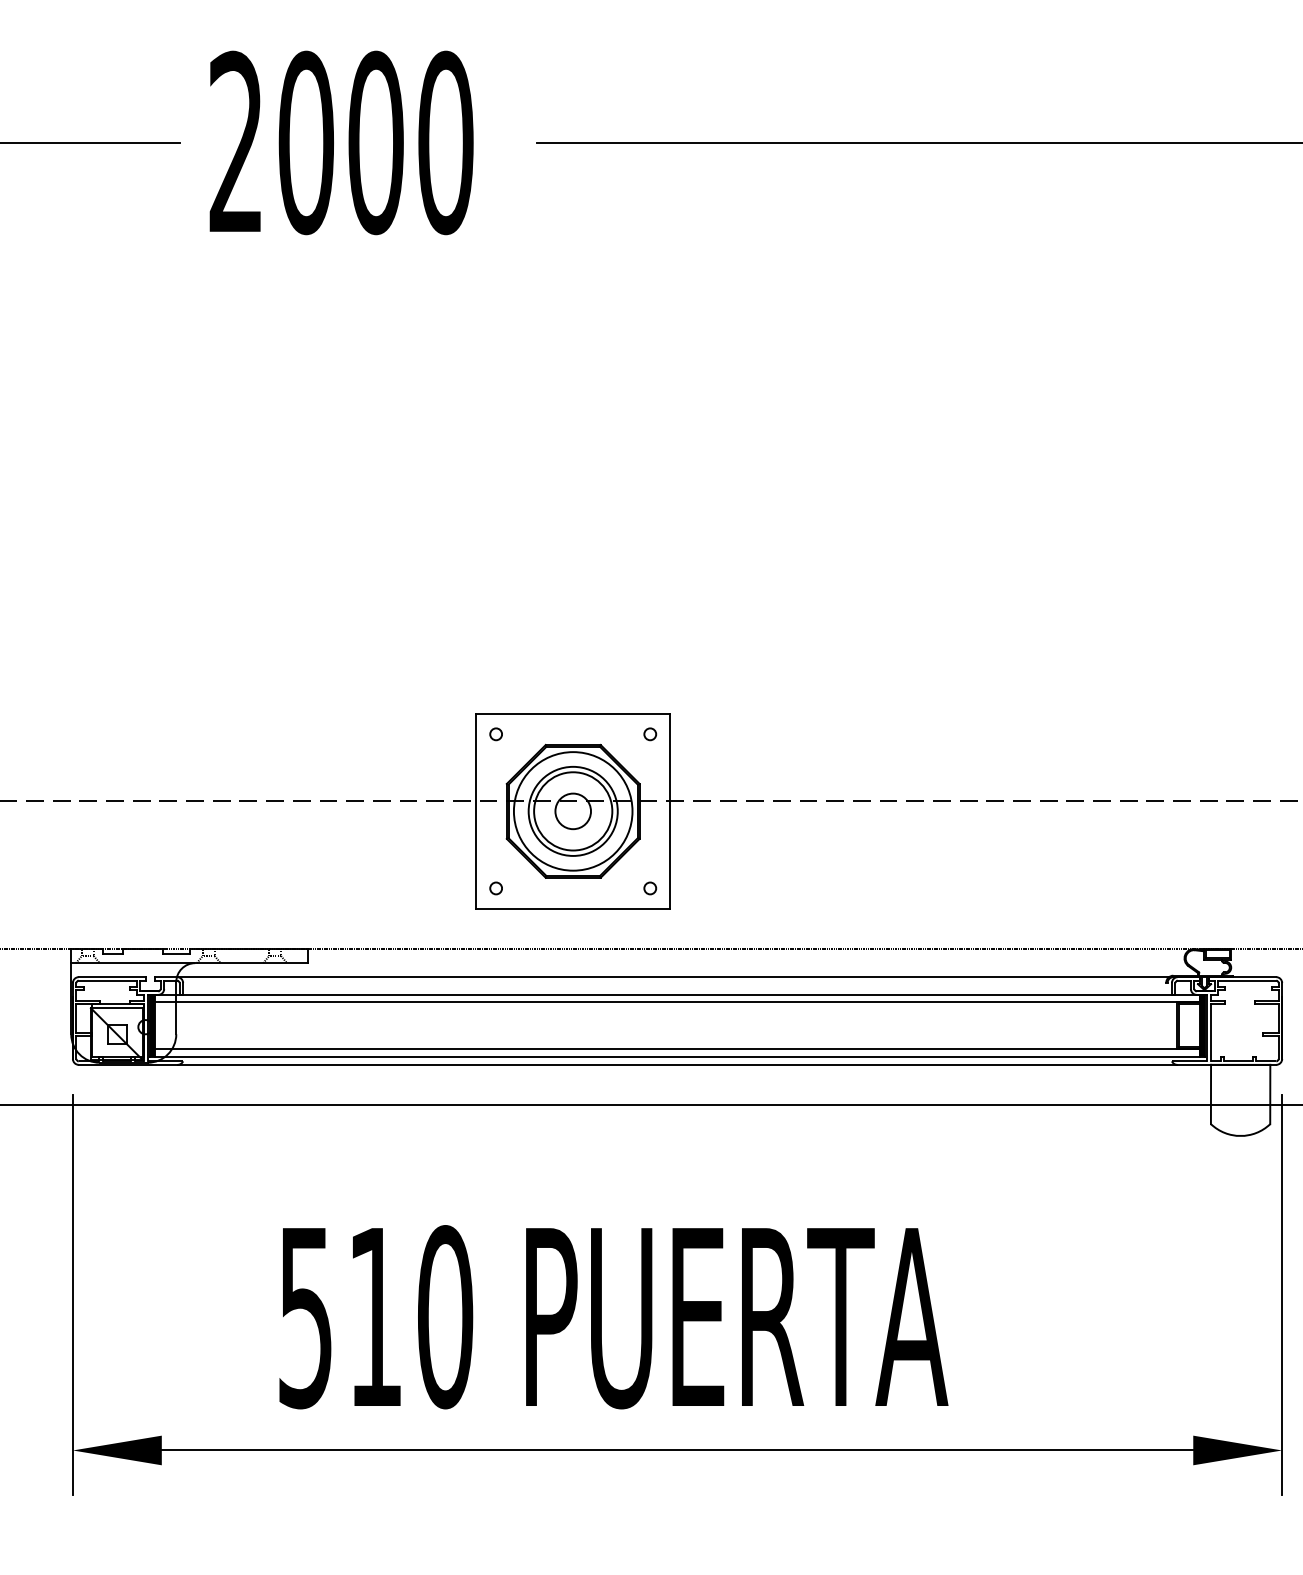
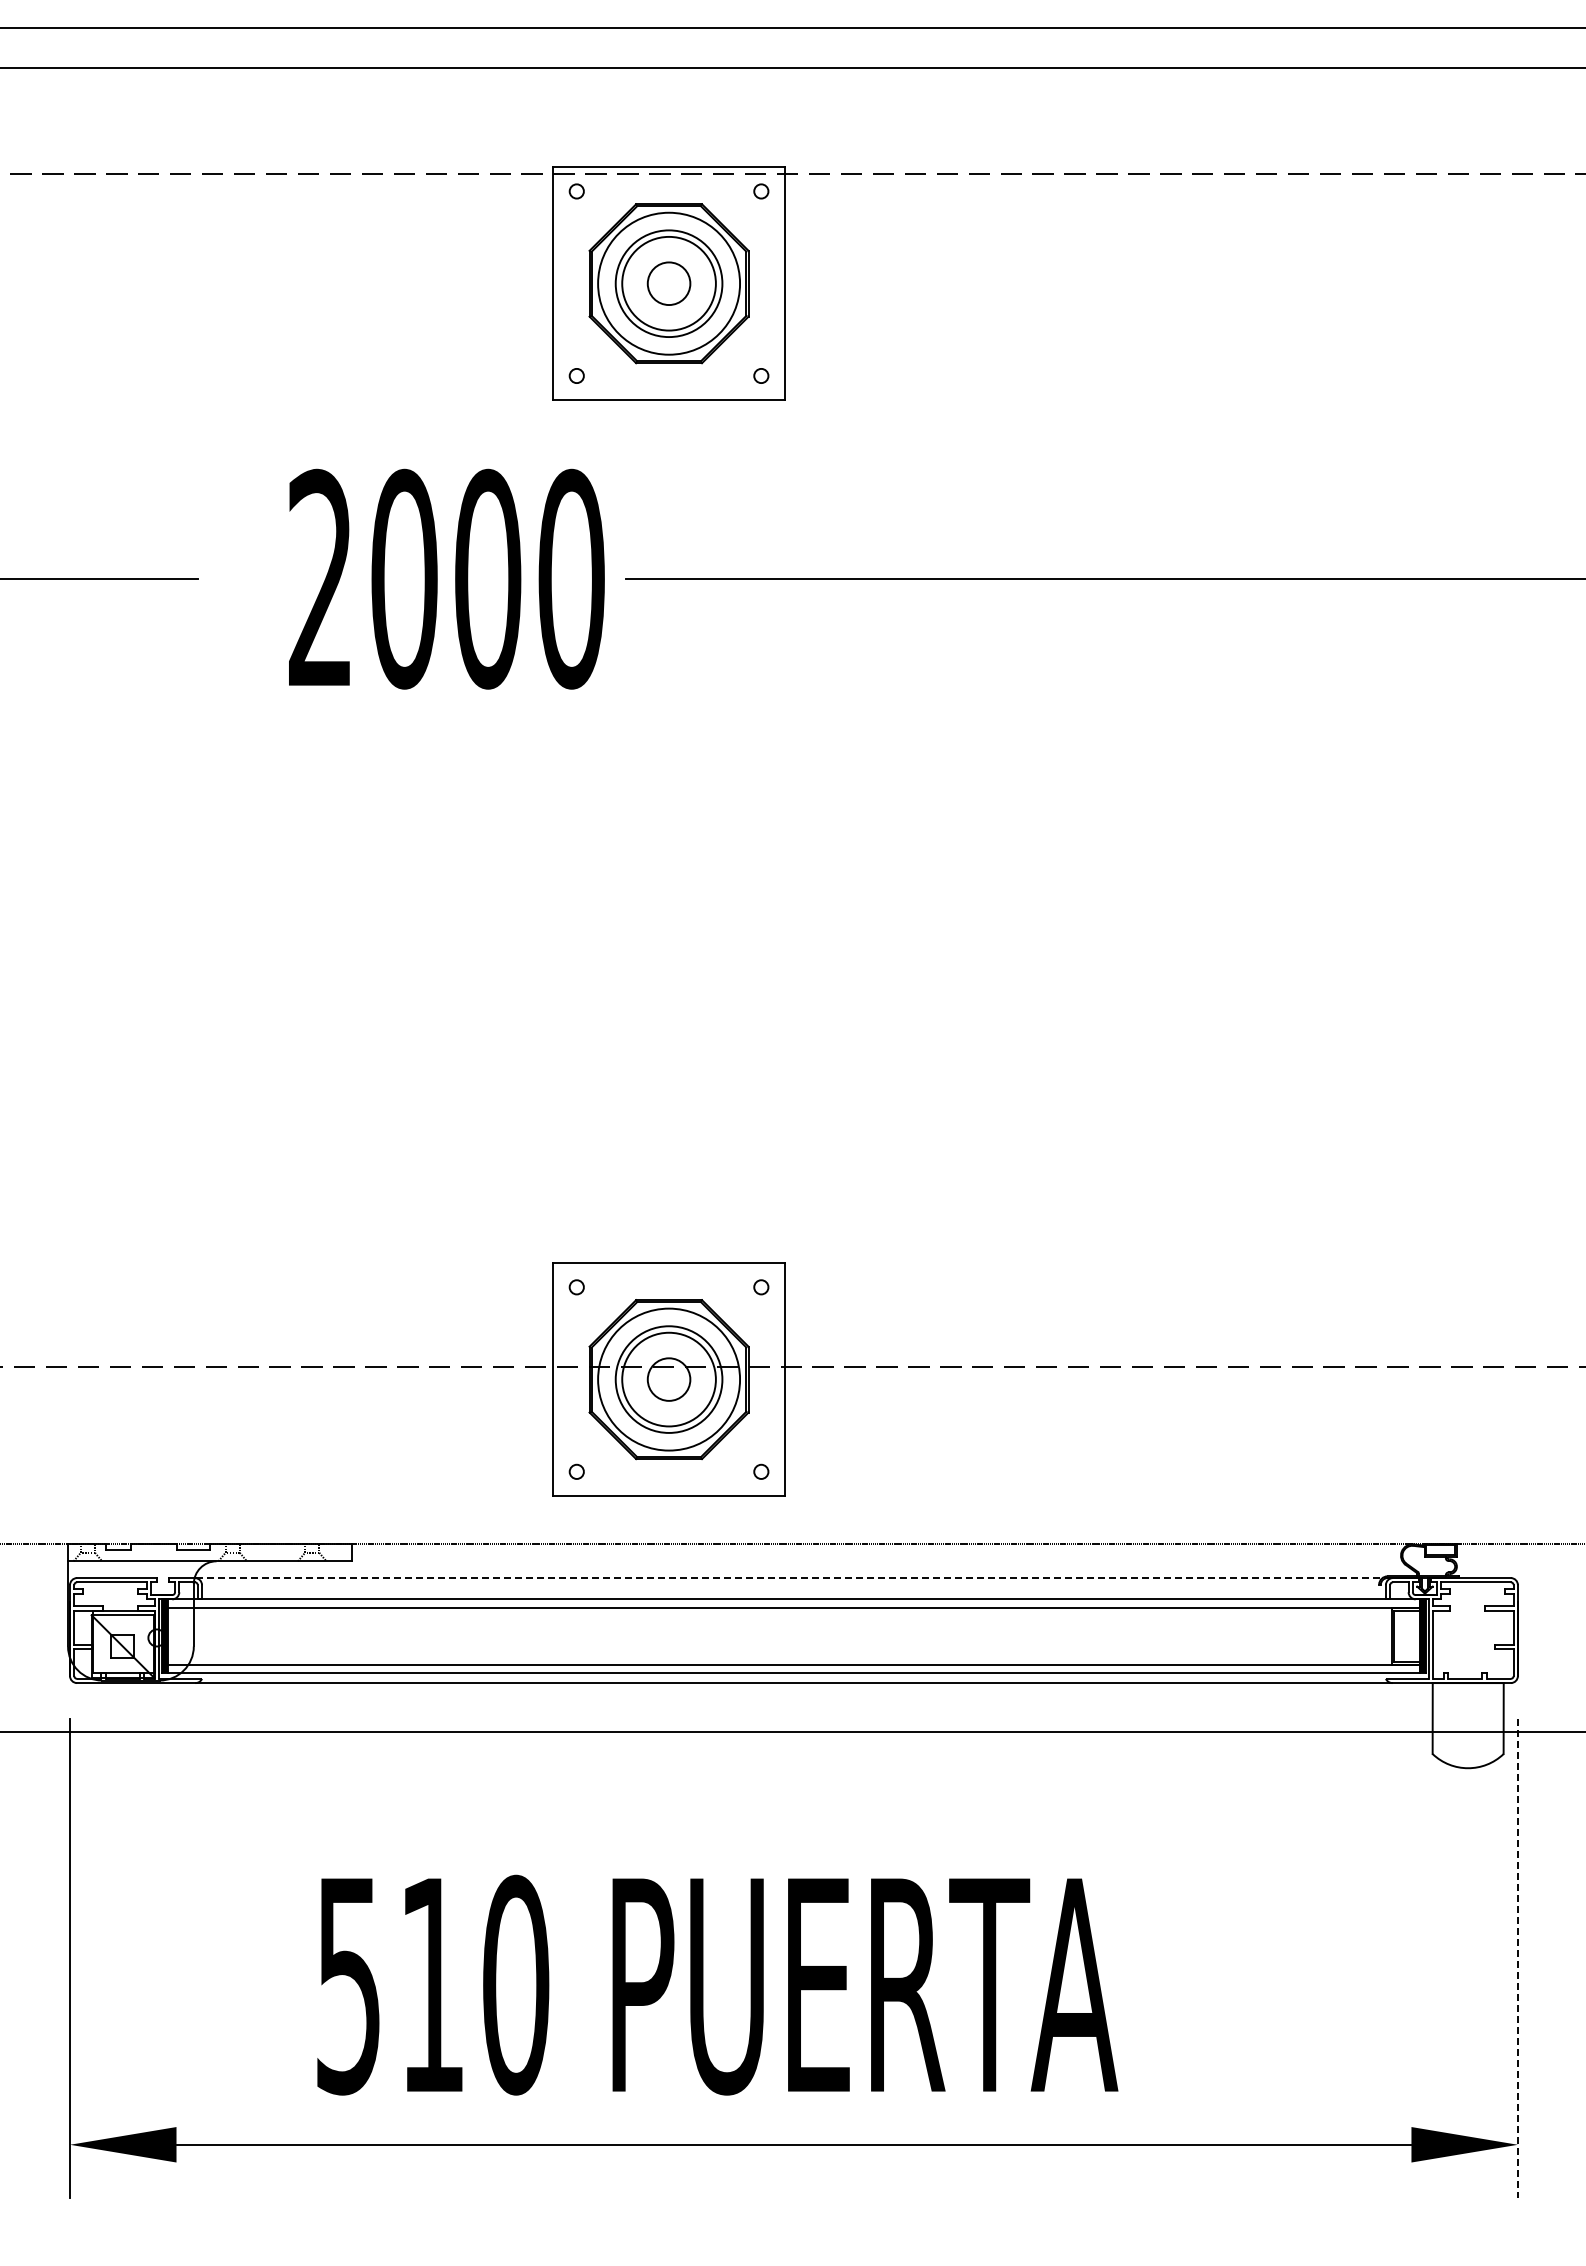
text: (341, 142) -> (446, 578), moved
line: (678, 977) -> (795, 1578), solid -> dashed
line: (1281, 1294) -> (1517, 1958), solid -> dashed

